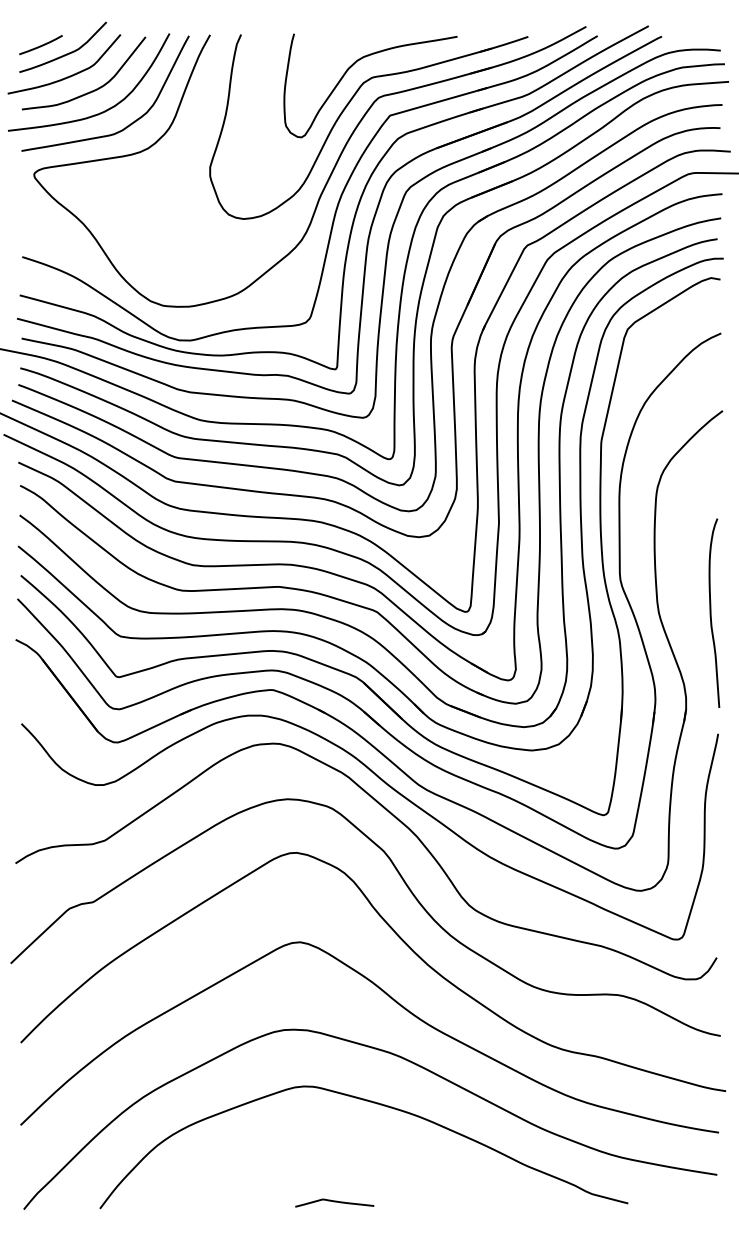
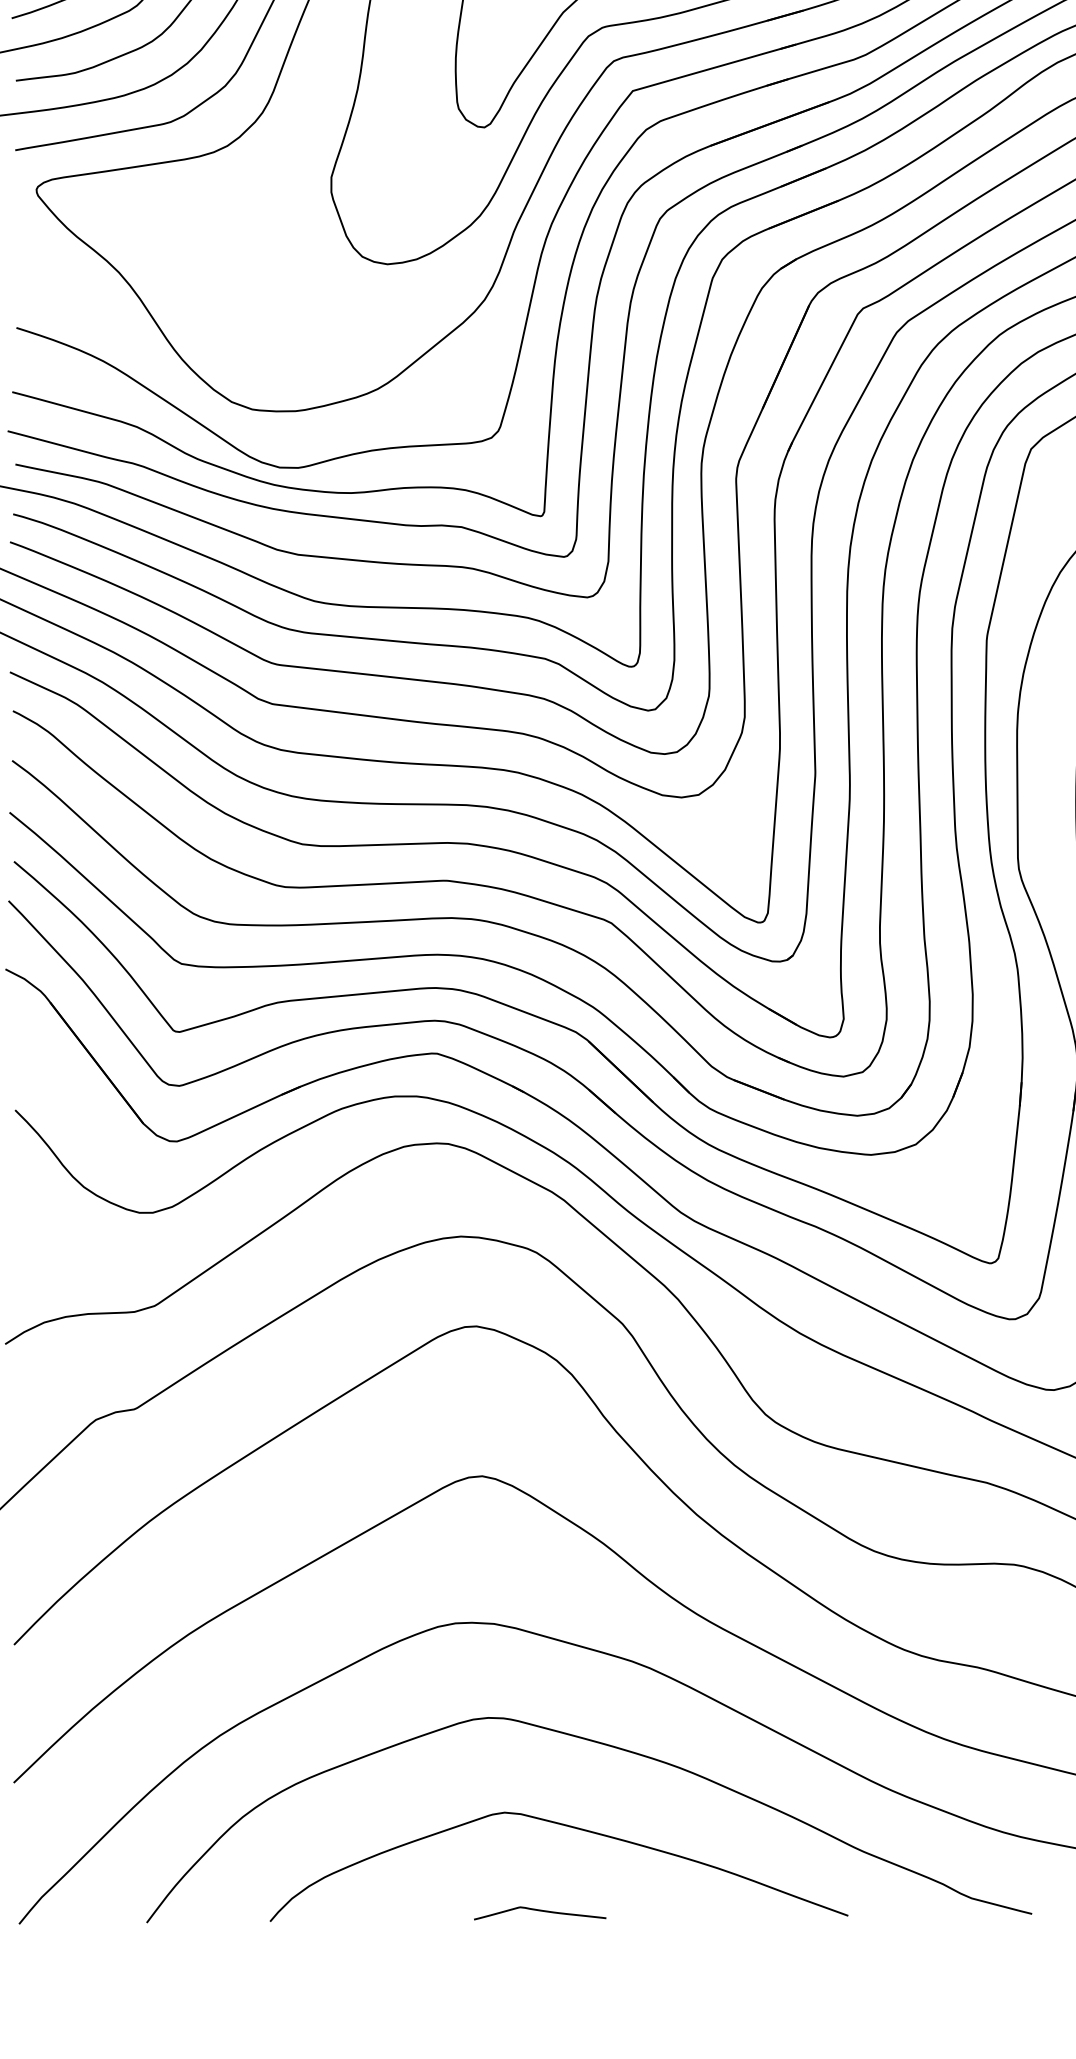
curve: (352, 1152) -> (569, 1828), added

